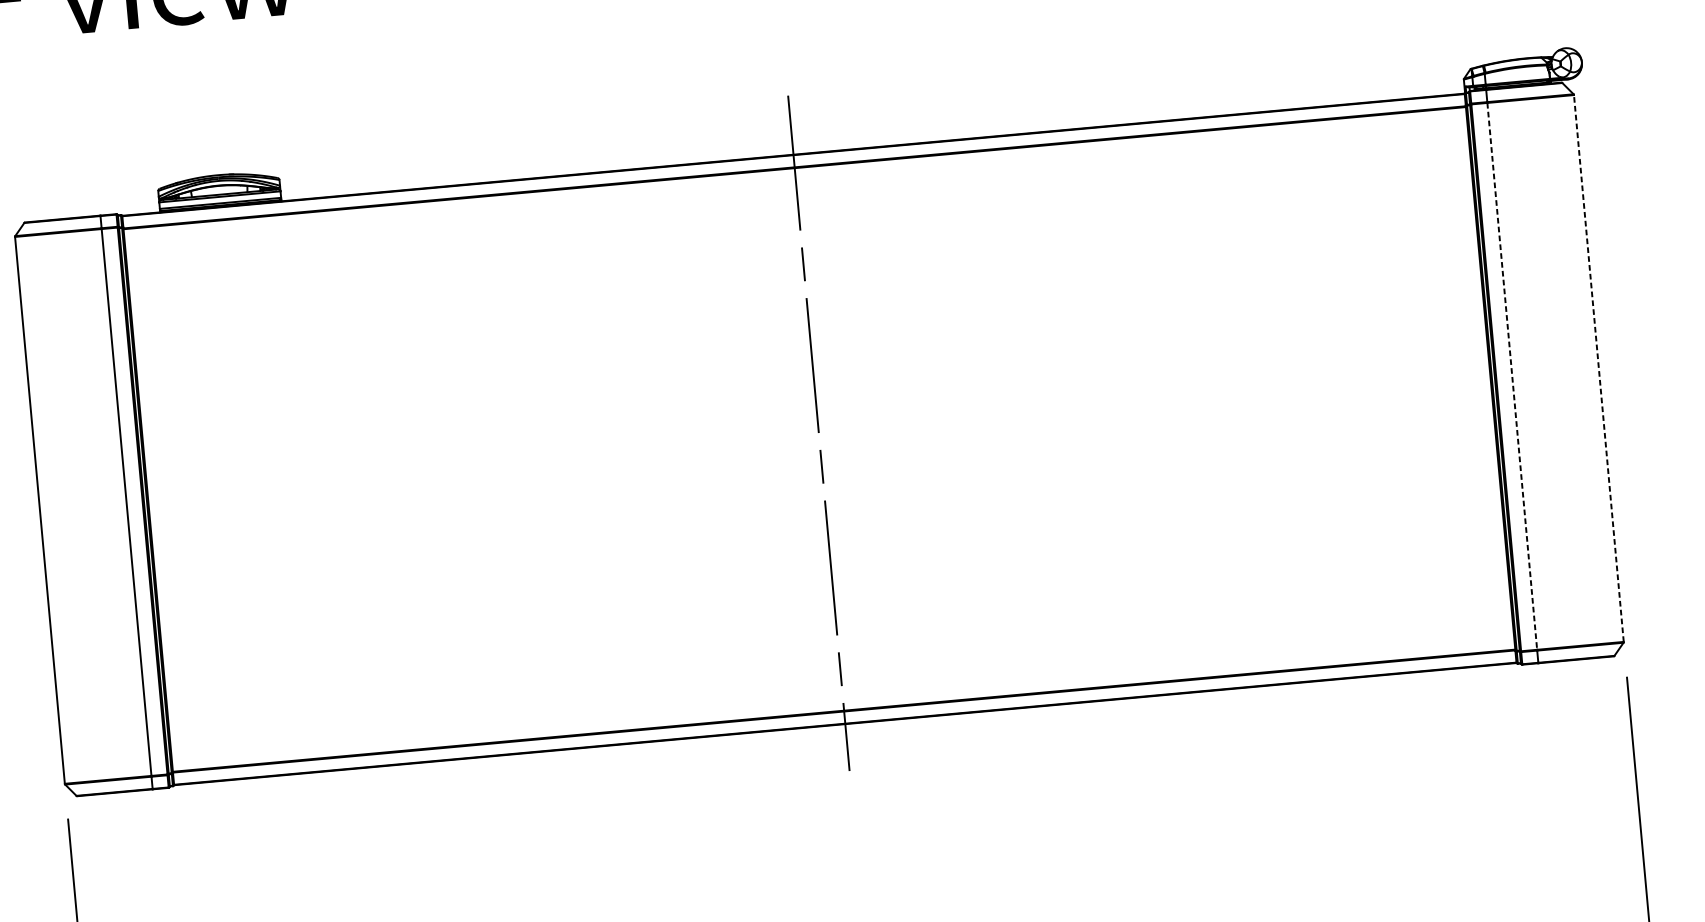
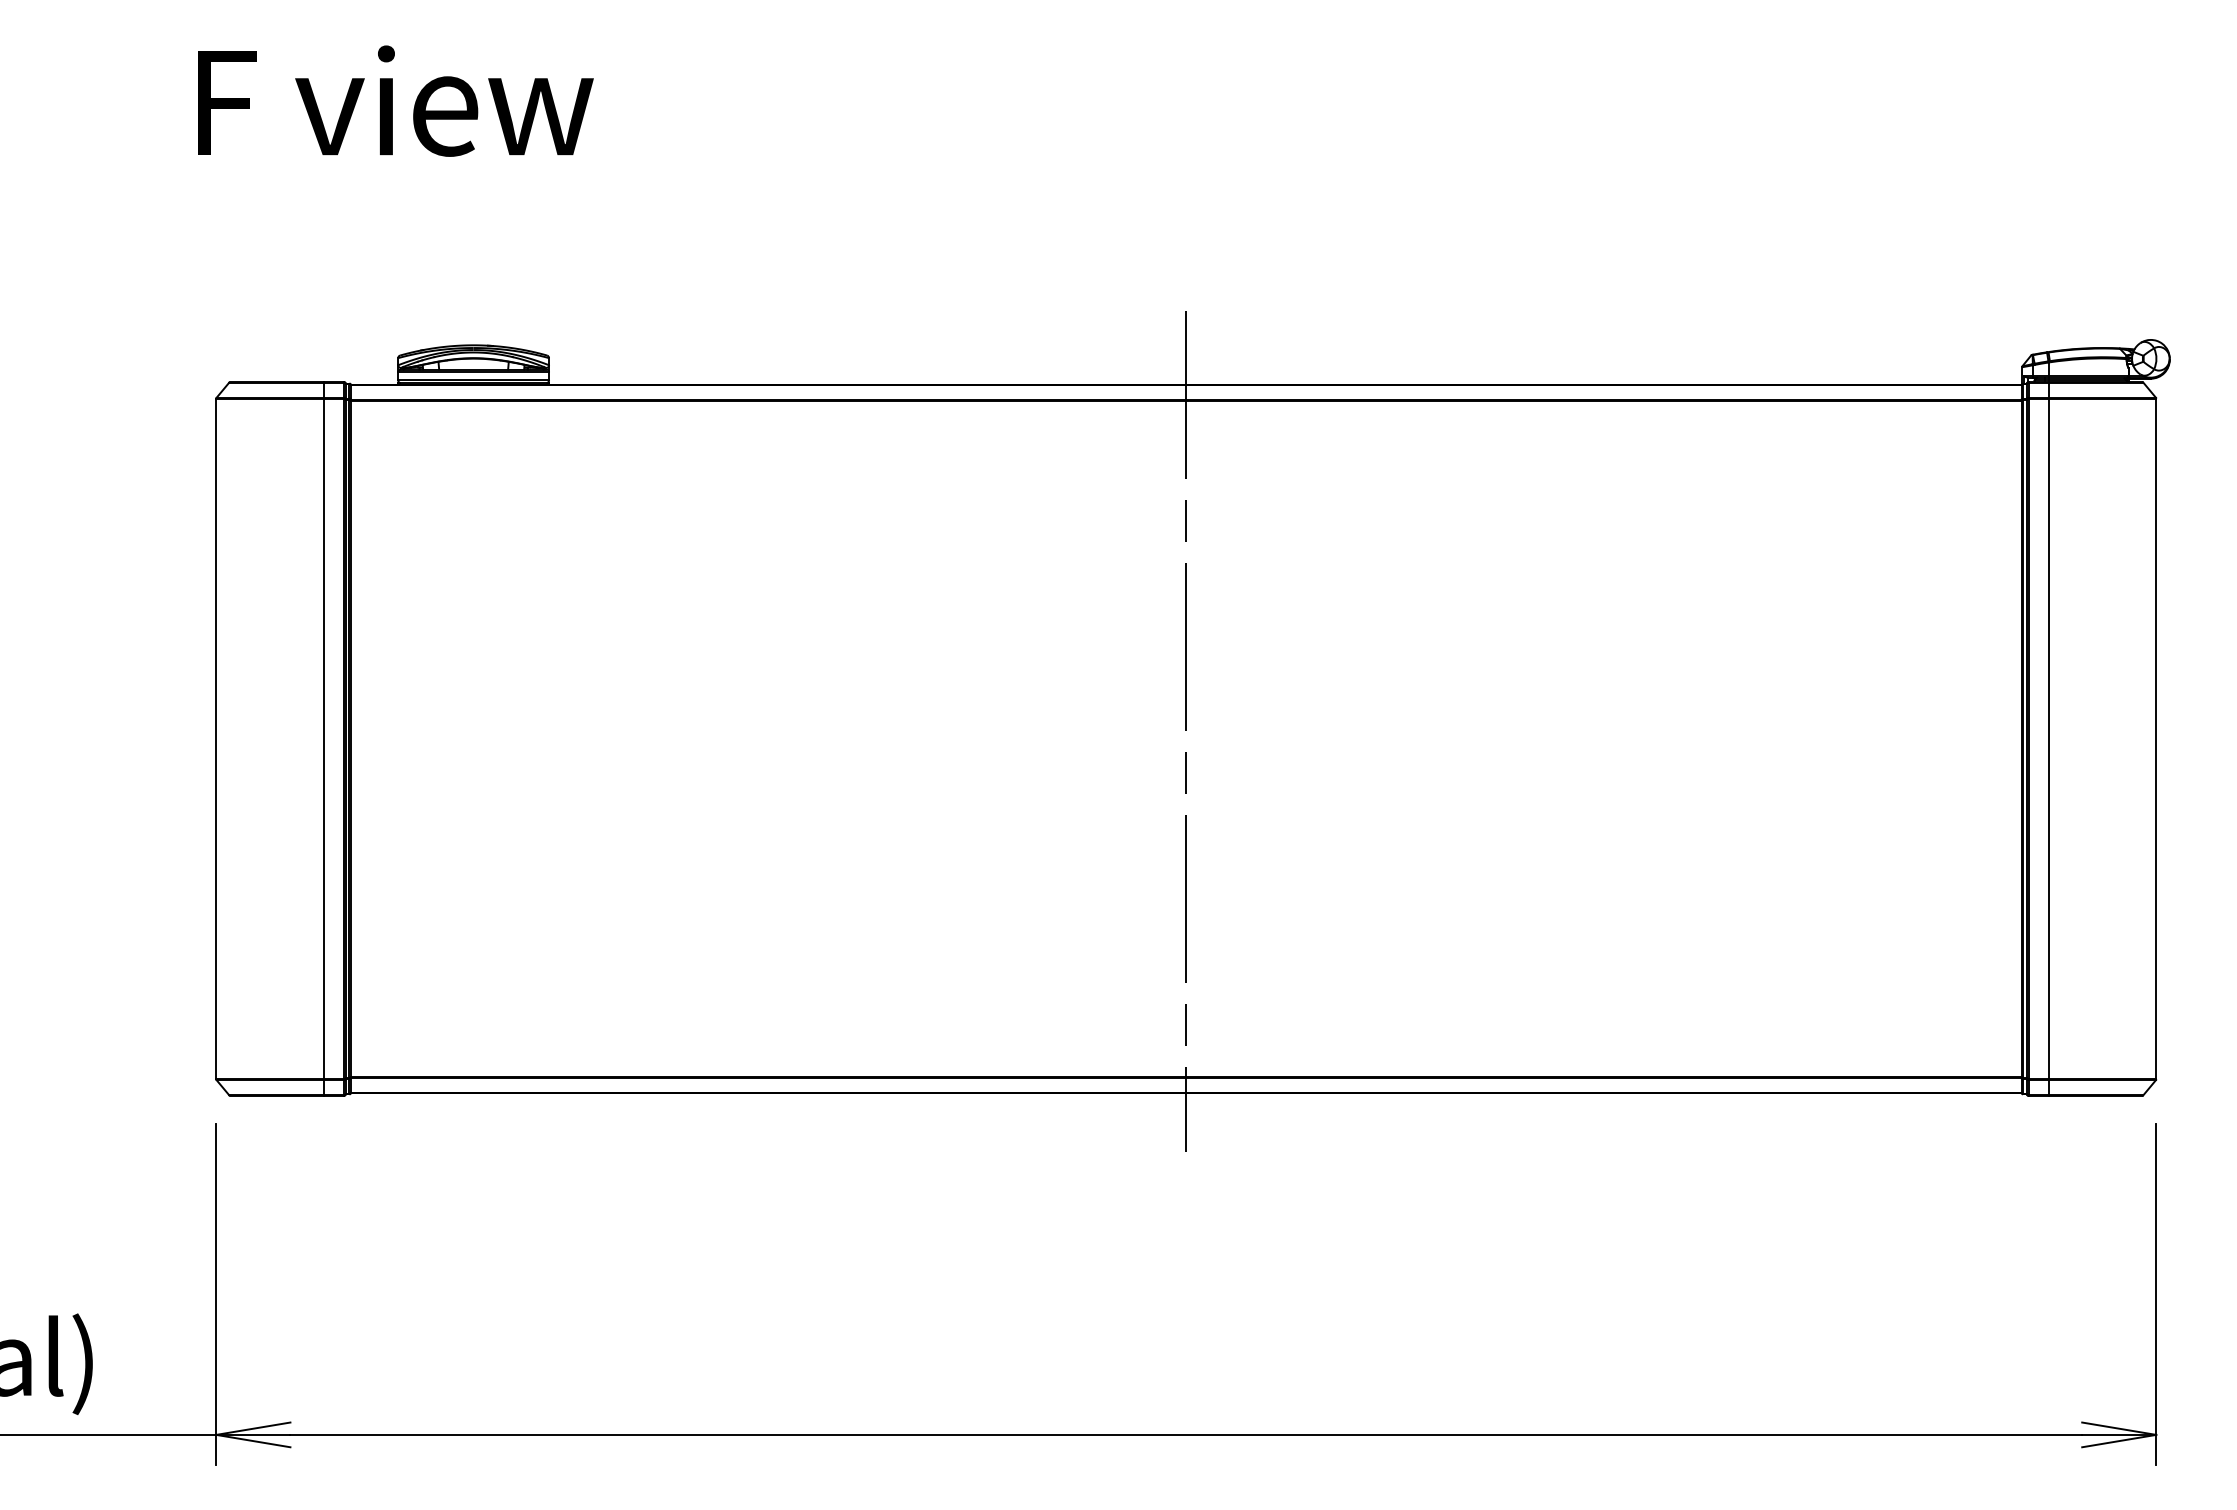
line: (1599, 368) -> (2156, 738), dashed -> solid
line: (1512, 376) -> (2048, 739), dashed -> solid

